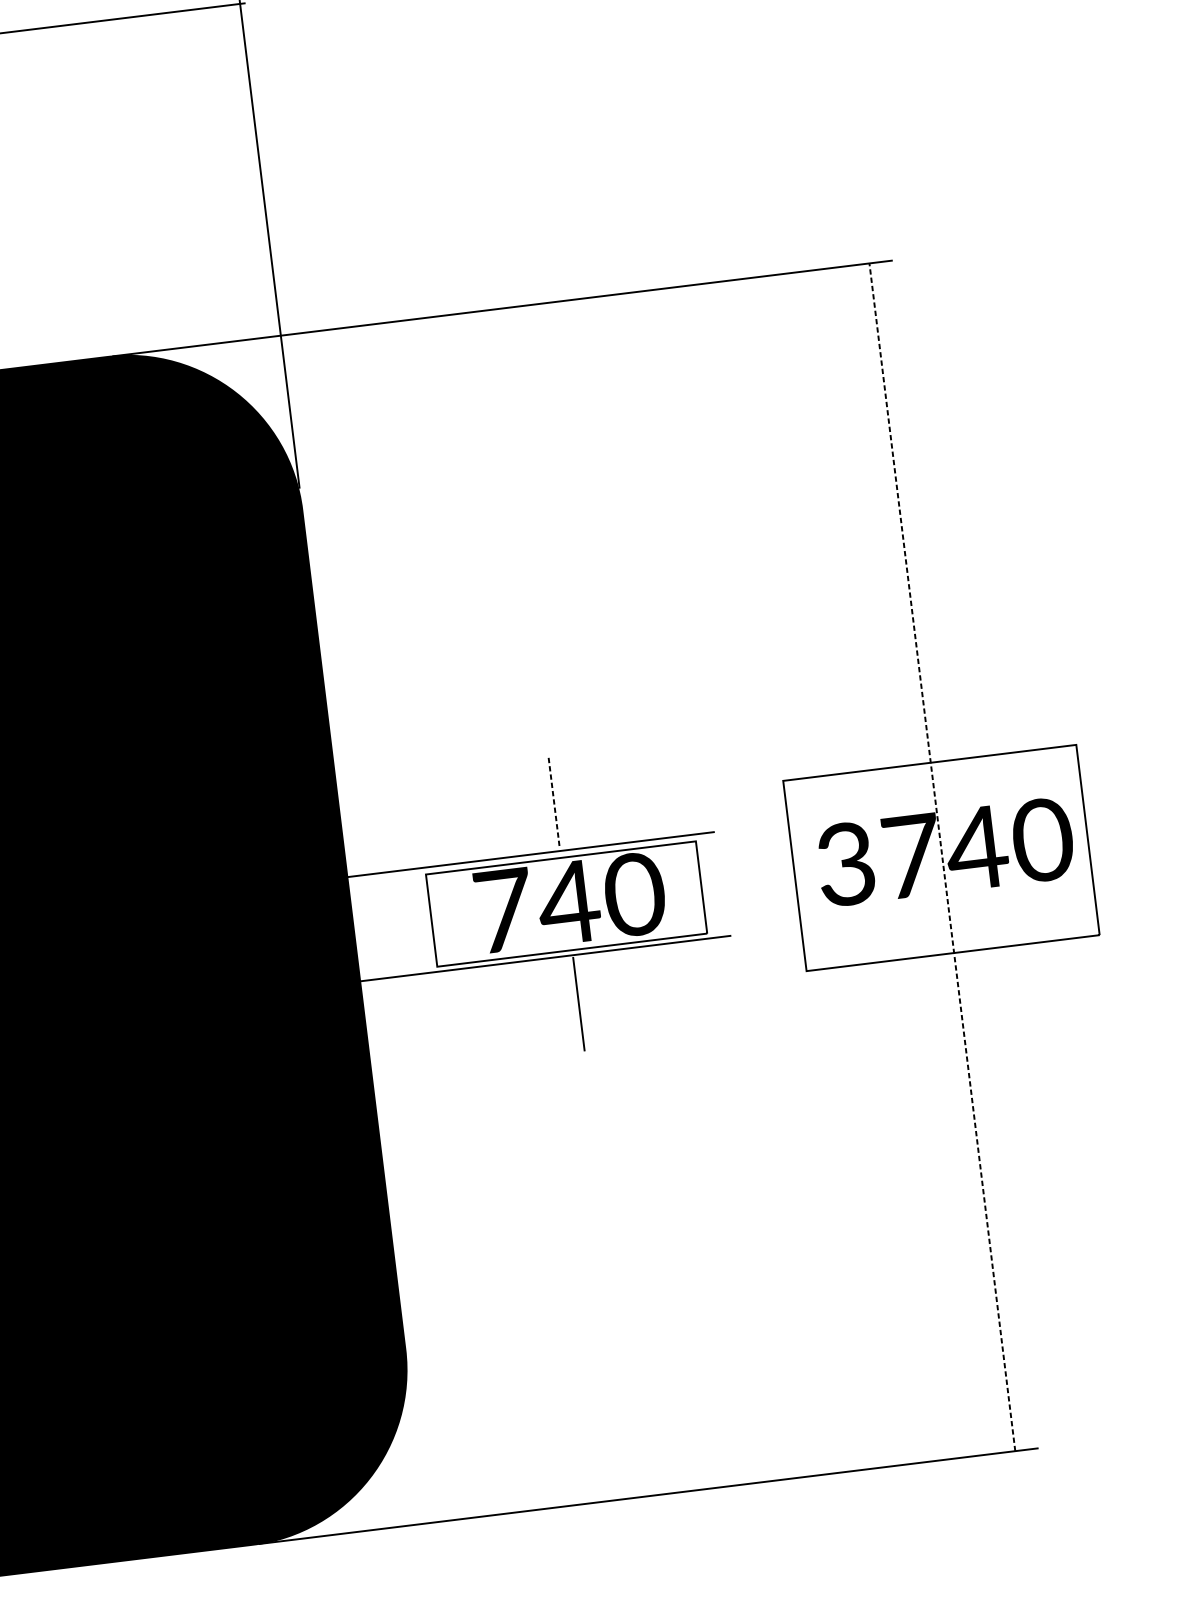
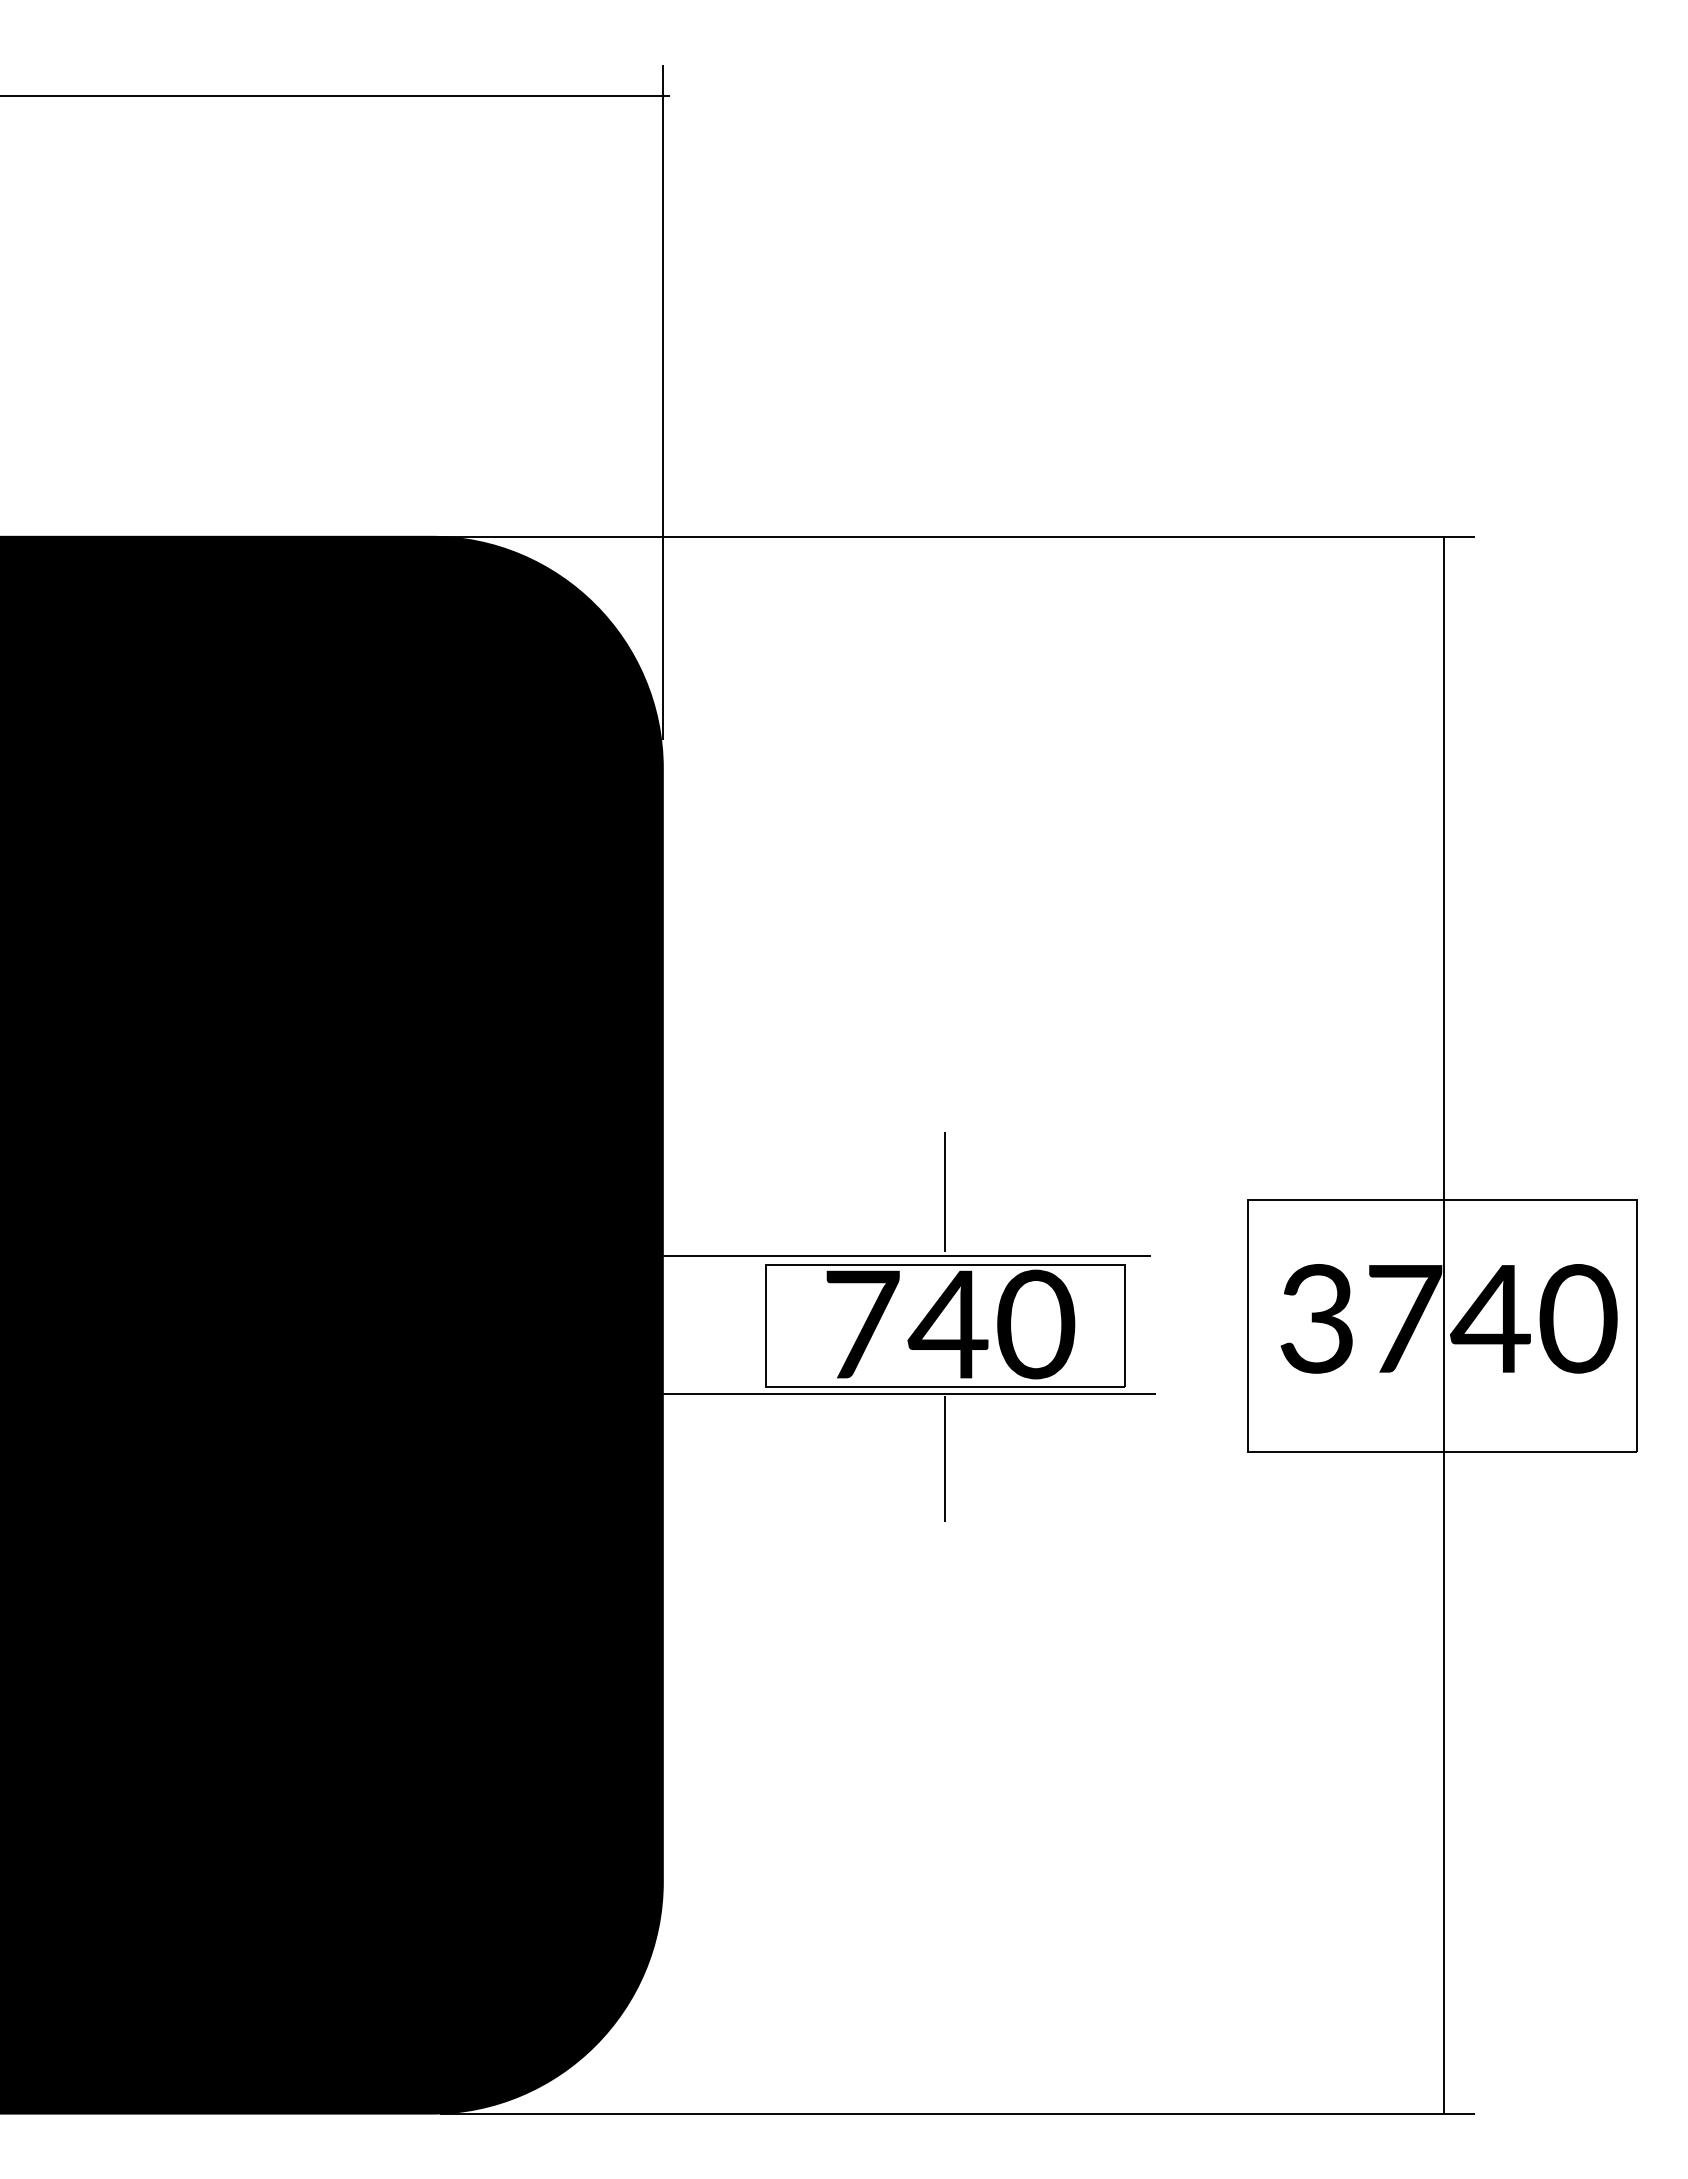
line: (554, 803) -> (945, 1192), dashed -> solid
line: (942, 856) -> (1444, 1324), dashed -> solid

